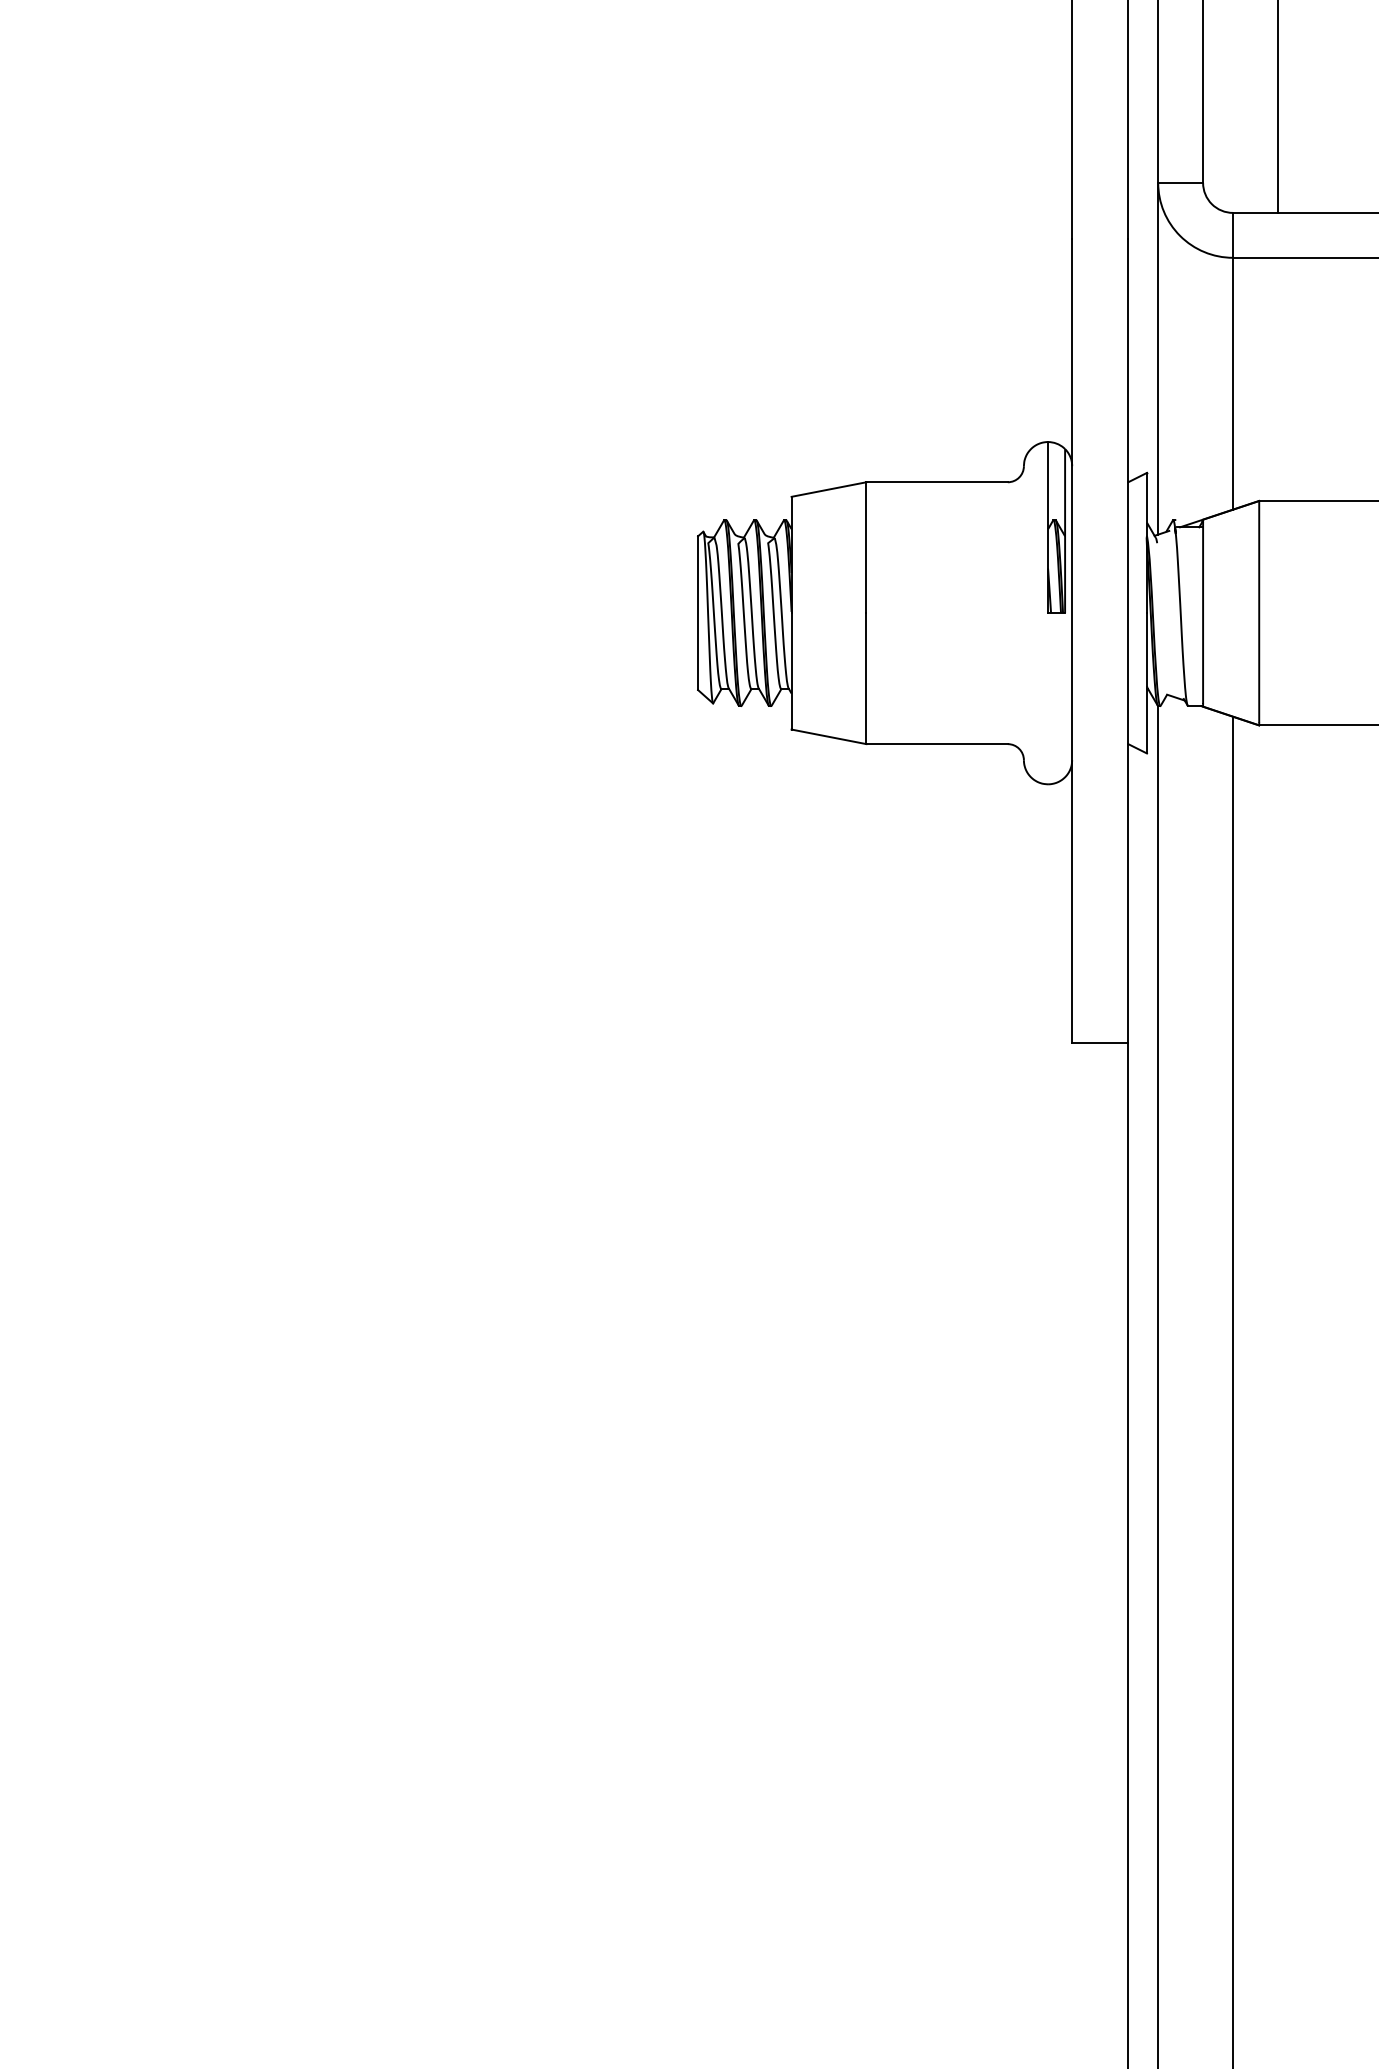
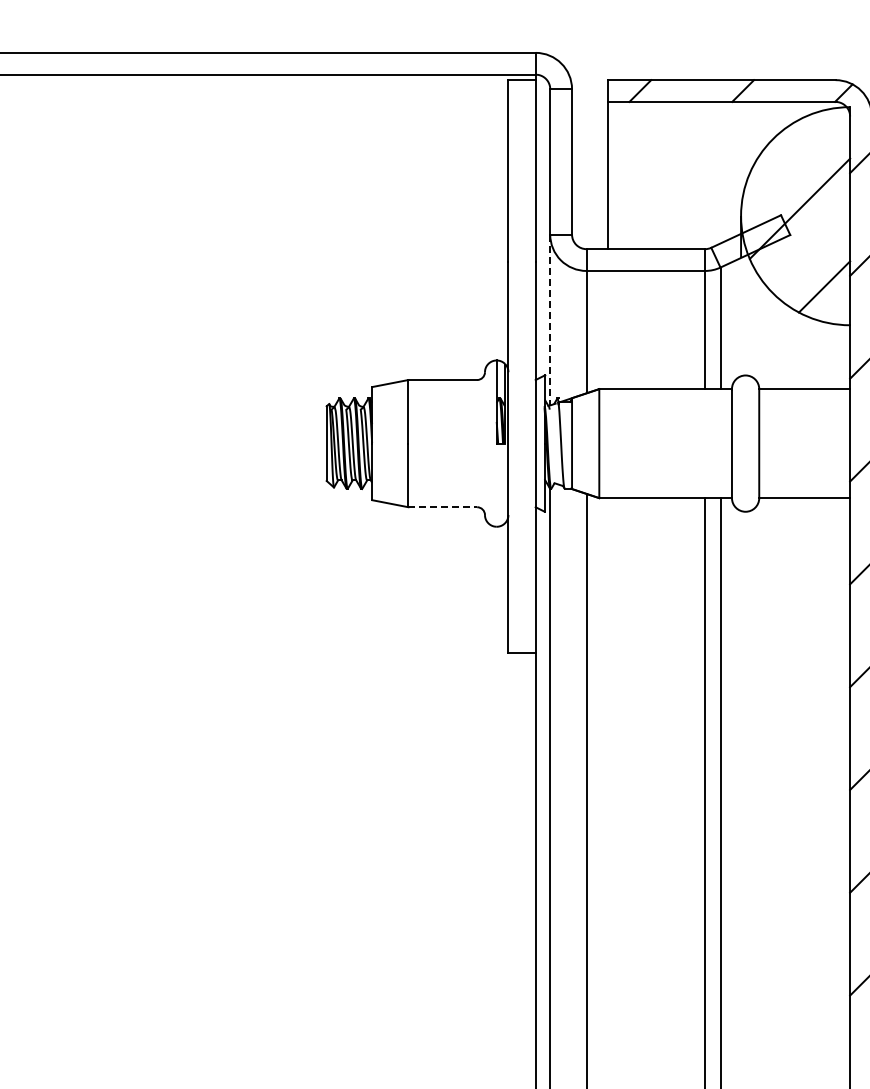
line: (1158, 359) -> (550, 320), solid -> dashed
line: (938, 744) -> (443, 507), solid -> dashed

